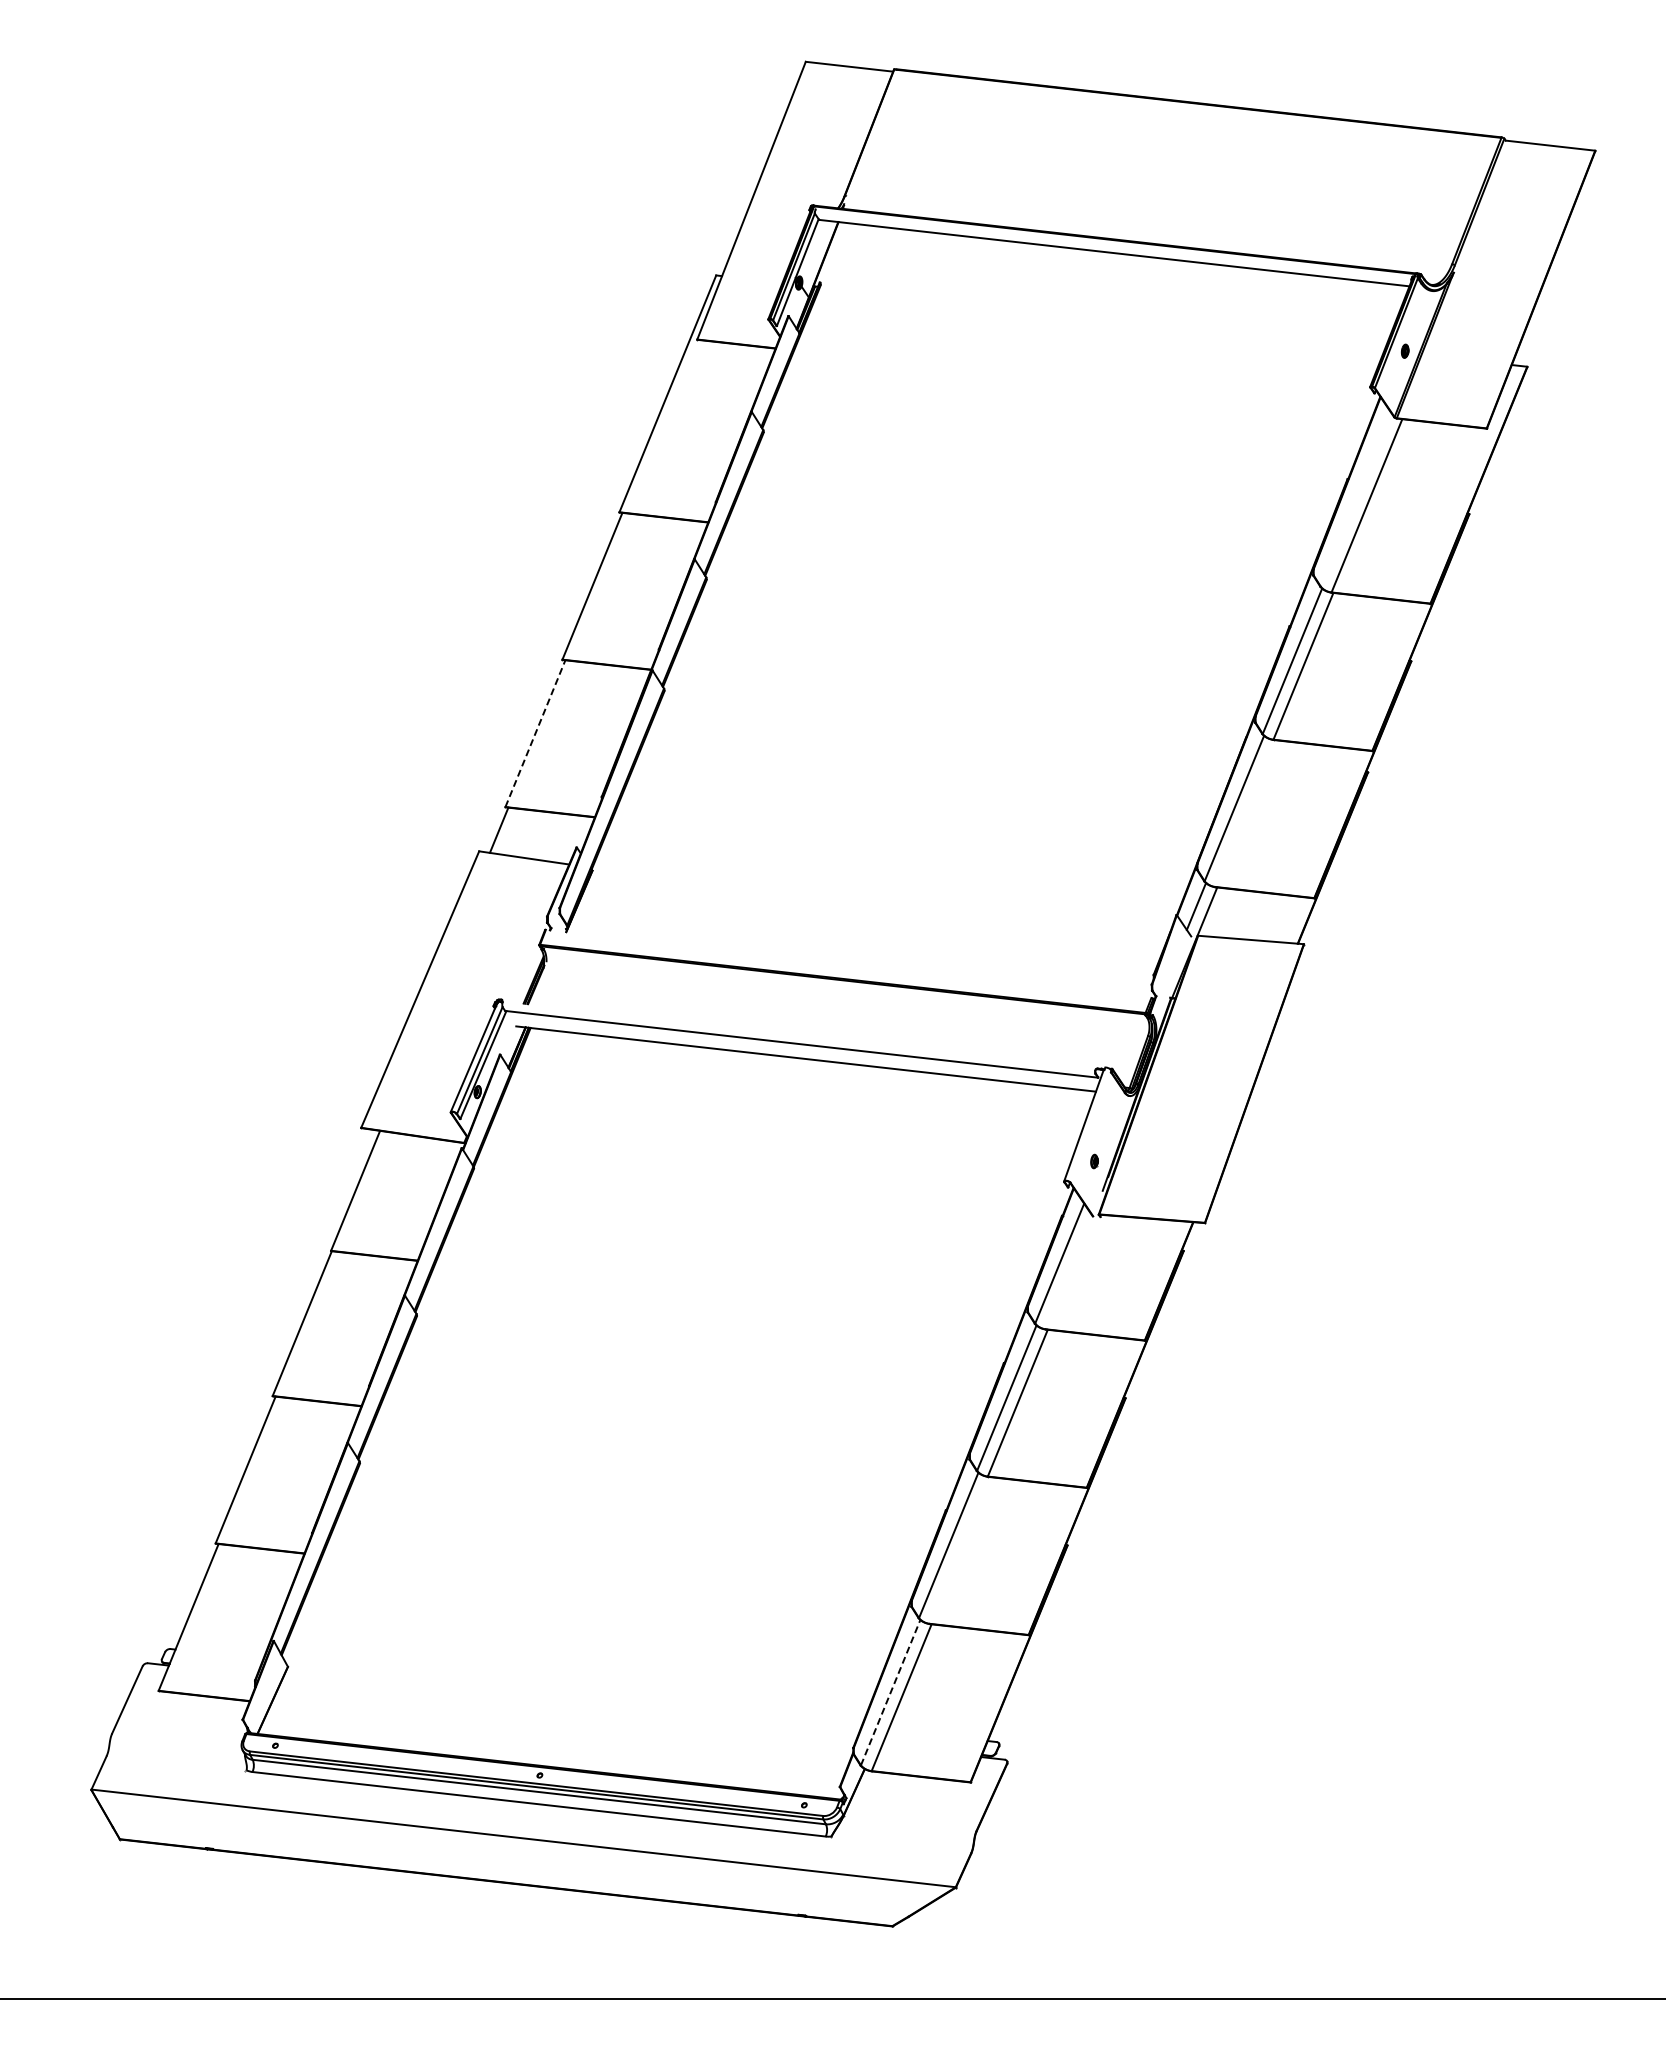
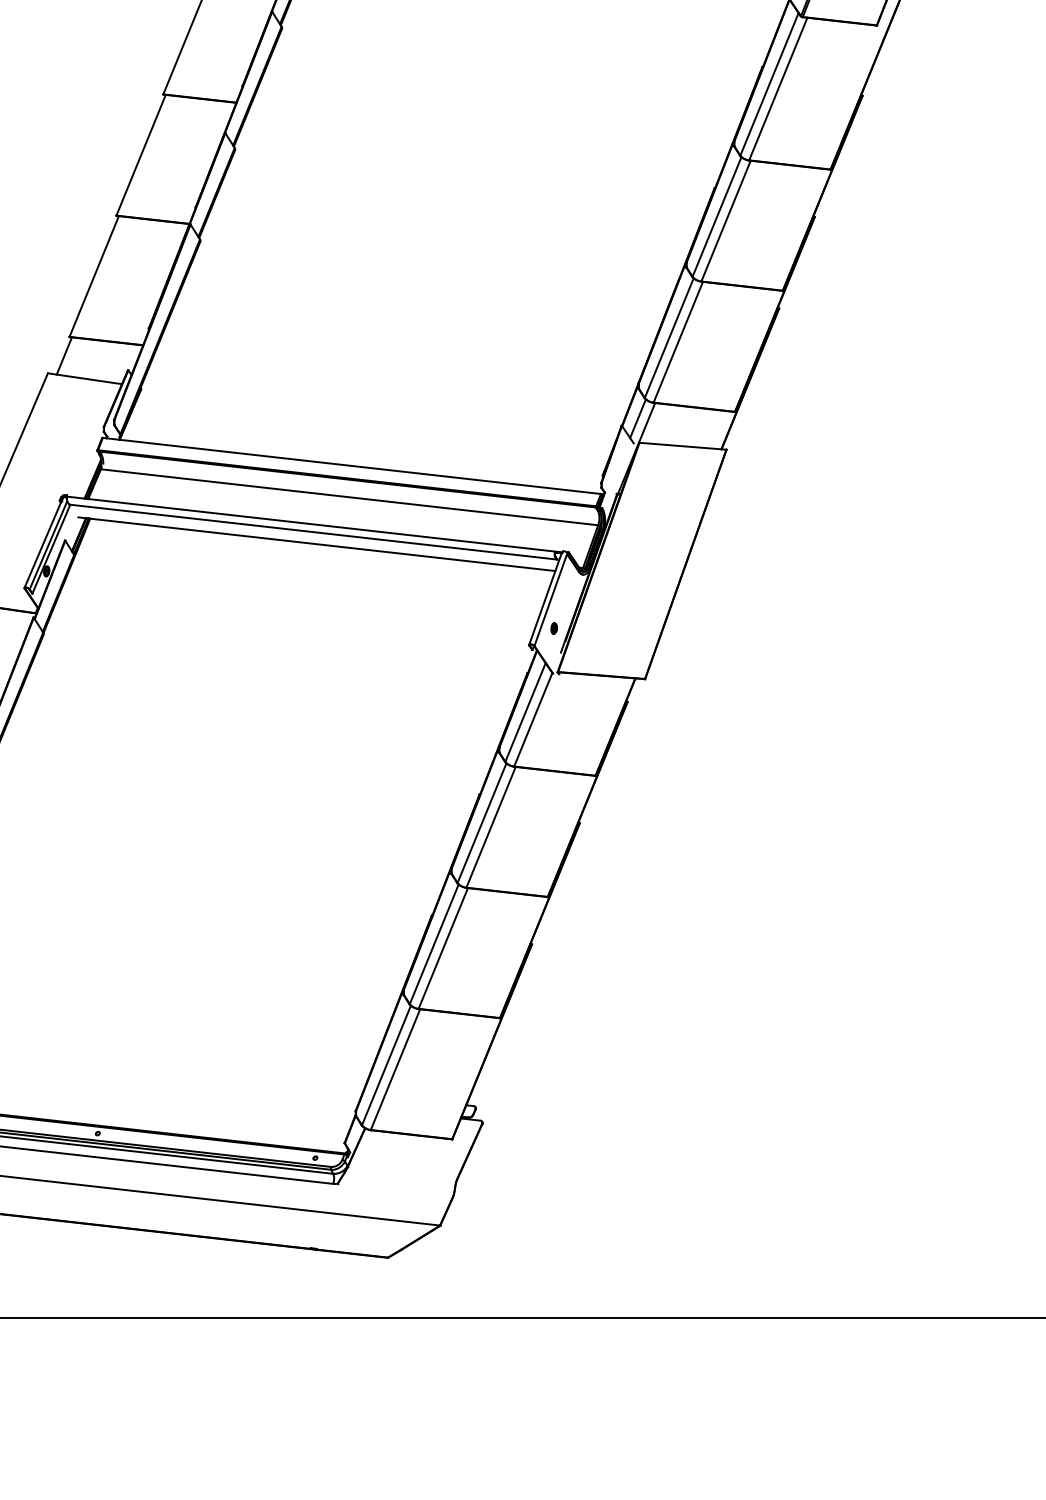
line: (1355, 499) -> (768, 83), added
line: (535, 733) -> (94, 276), dashed -> solid
line: (1245, 813) -> (678, 342), added
line: (848, 963) -> (351, 465), added
line: (845, 1001) -> (349, 496), added
line: (800, 1034) -> (312, 524), added
line: (1090, 1125) -> (550, 598), added
line: (1068, 1272) -> (532, 719), added
line: (959, 1550) -> (443, 948), added
line: (890, 1692) -> (386, 1065), dashed -> solid

